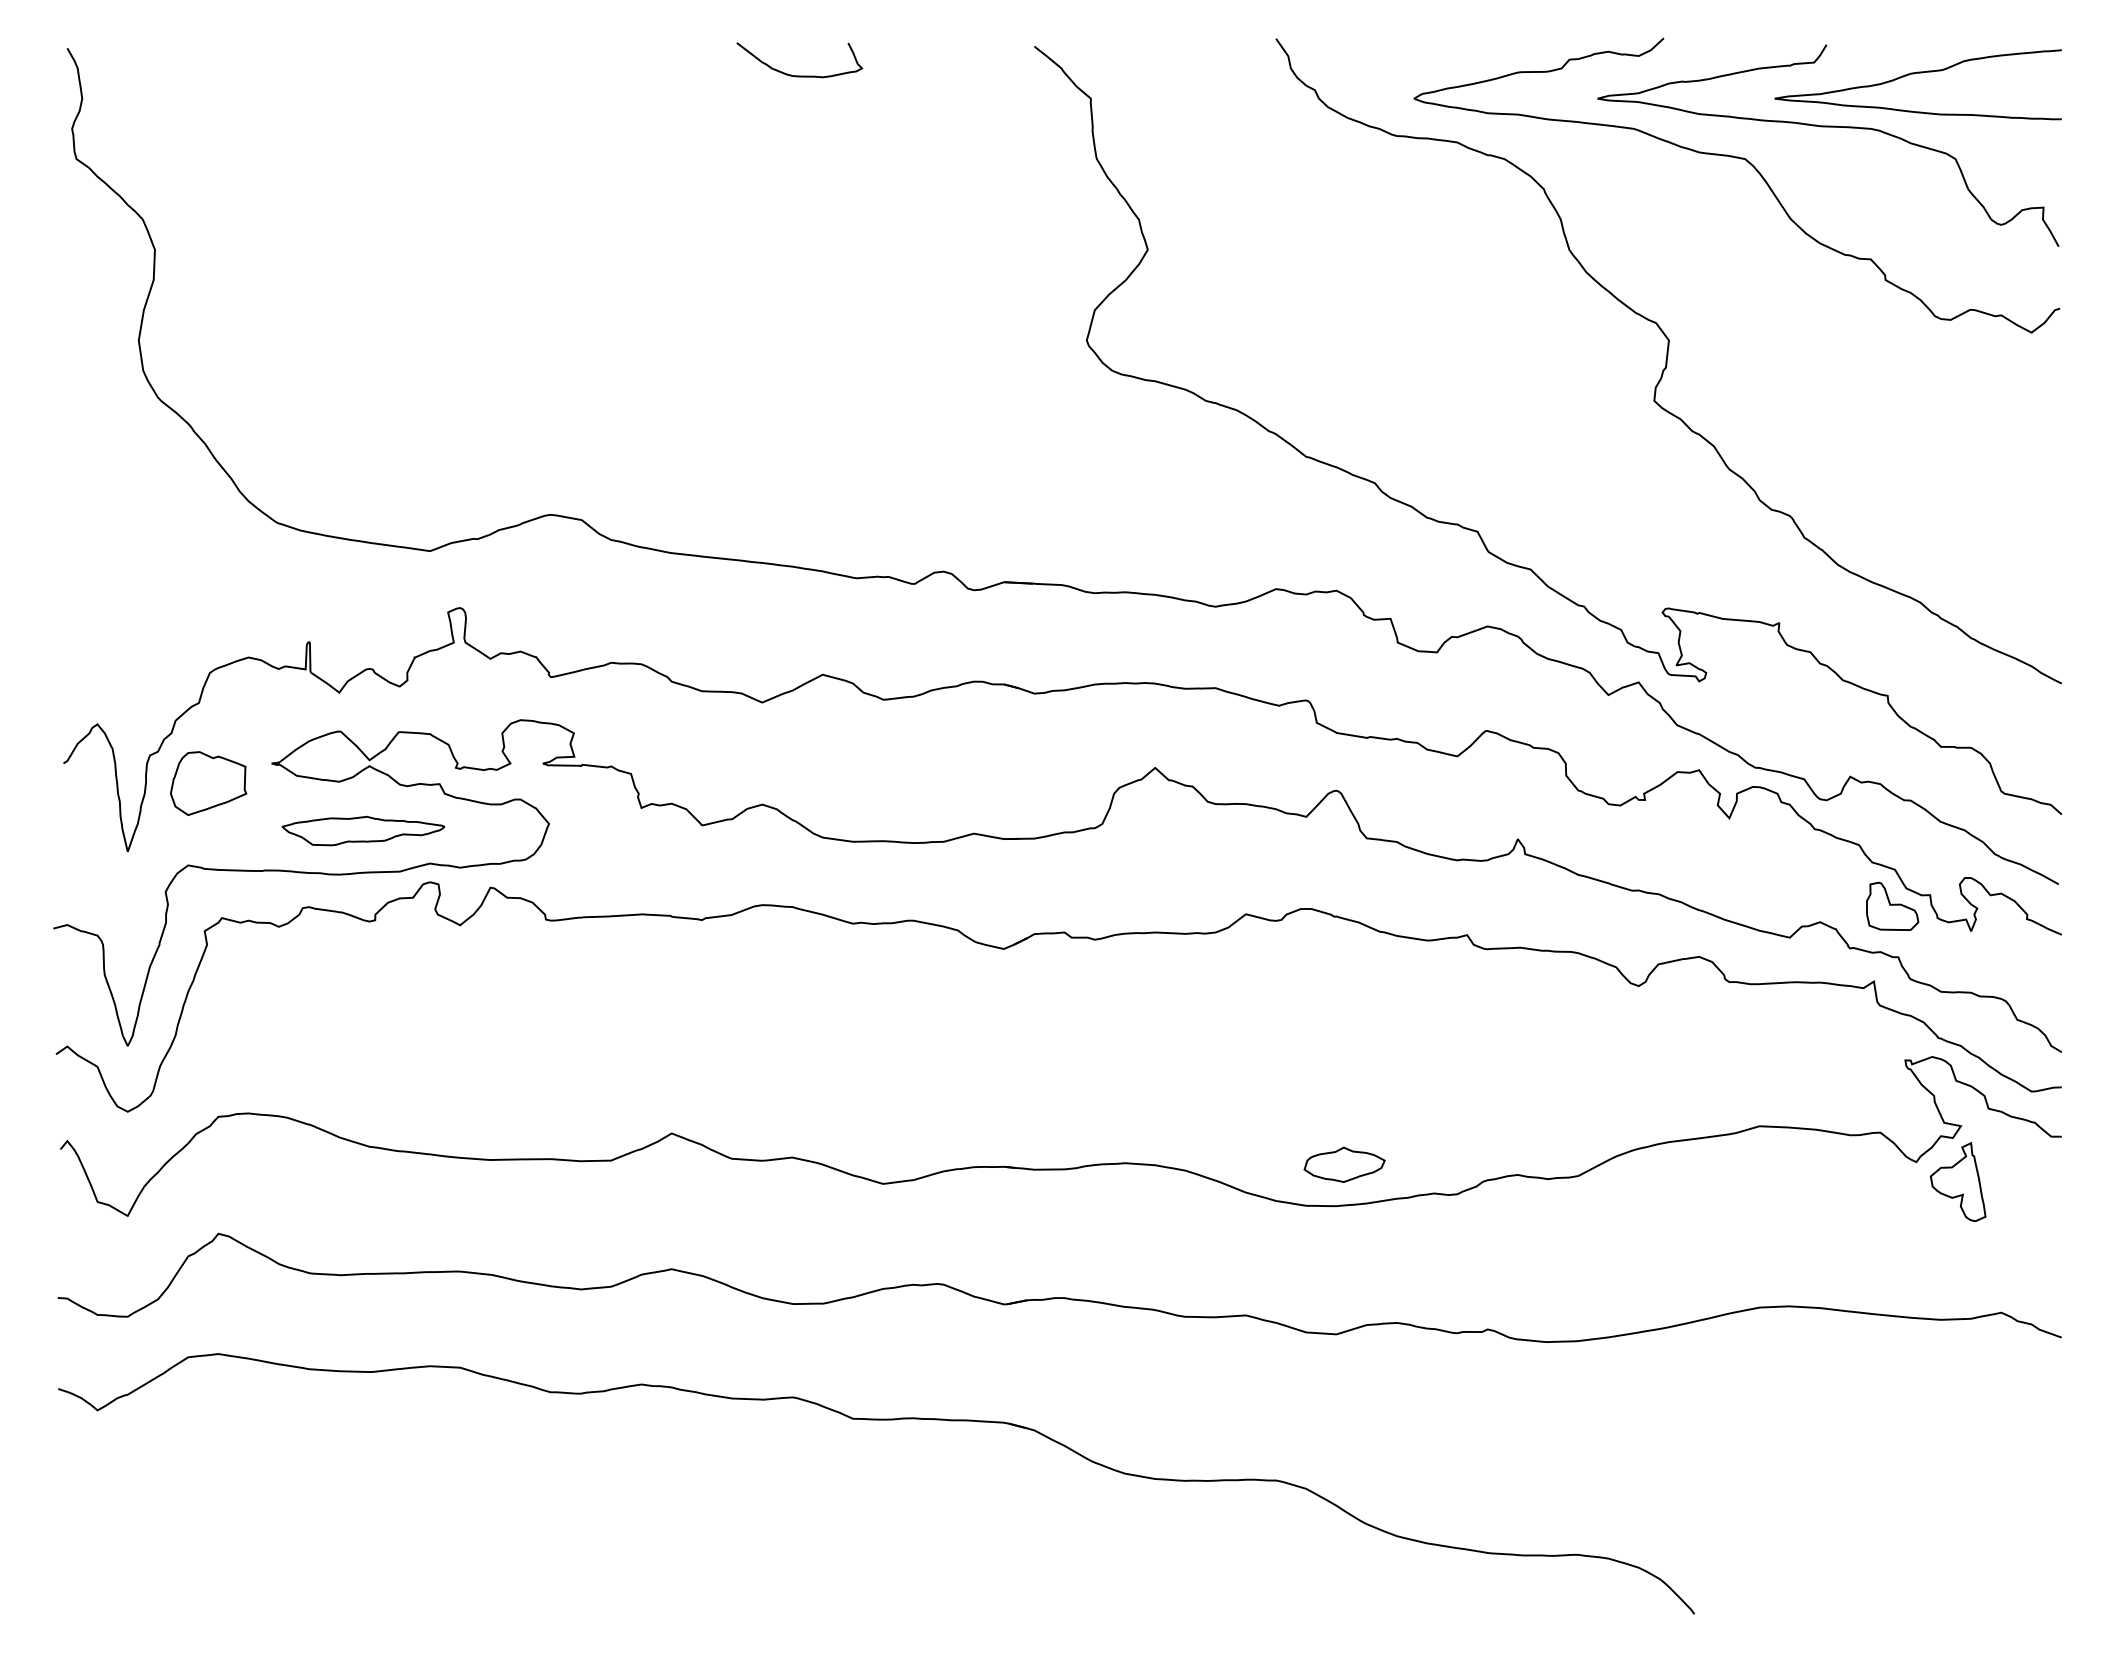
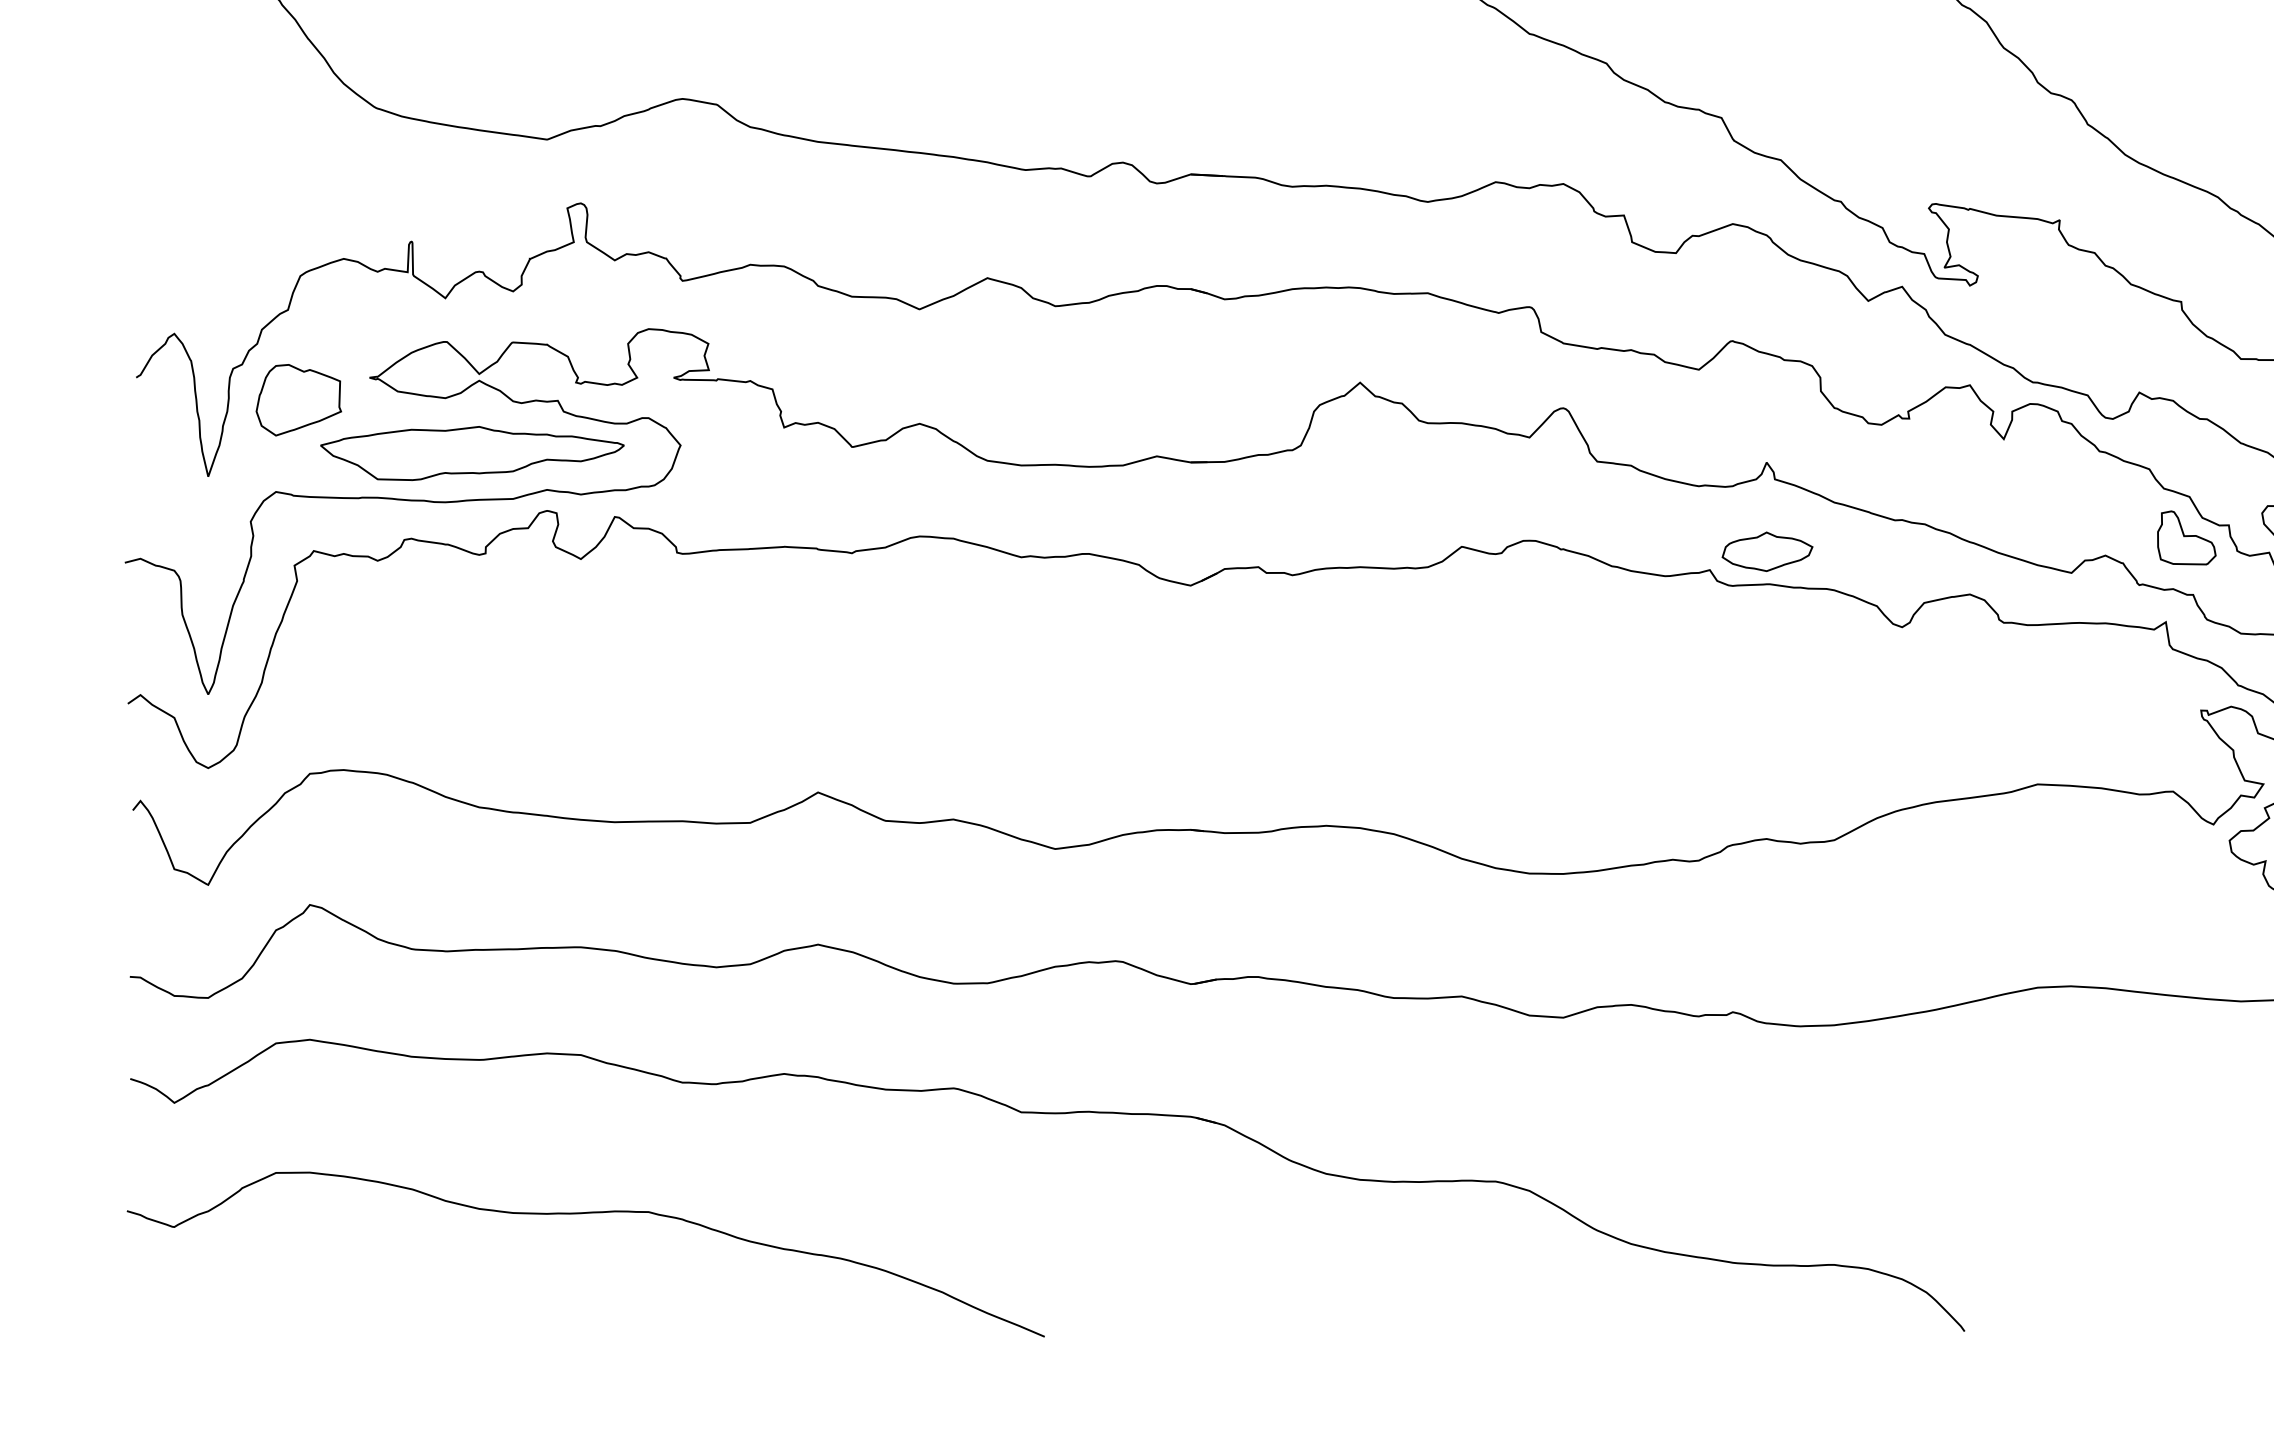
part: (363, 830) -> (472, 452), size x1.67
part: (1344, 1164) -> (1767, 551), moved
curve: (464, 1509) -> (585, 1214), added

